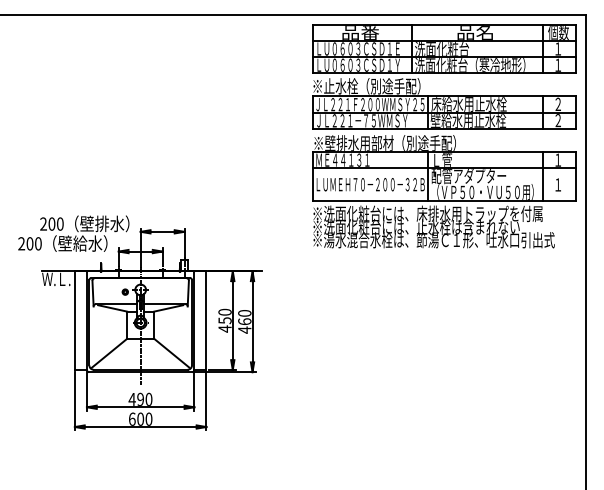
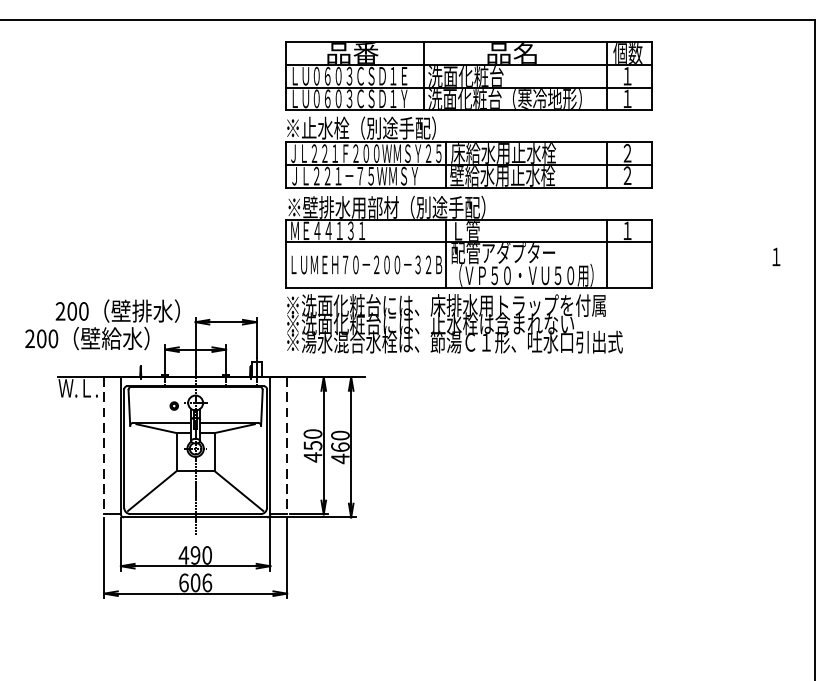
part: (444, 136) -> (469, 197), moved
line: (74, 321) -> (103, 446), solid -> dashed
line: (206, 321) -> (287, 446), solid -> dashed
text: (148, 418) -> (206, 581), 600 -> 606

